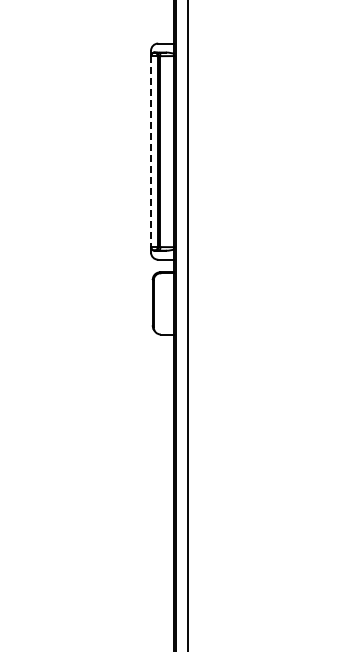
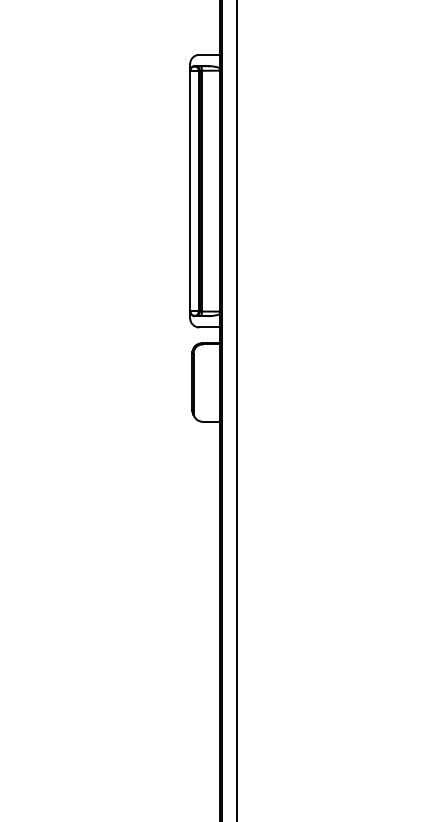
line: (151, 152) -> (190, 192), dashed -> solid

